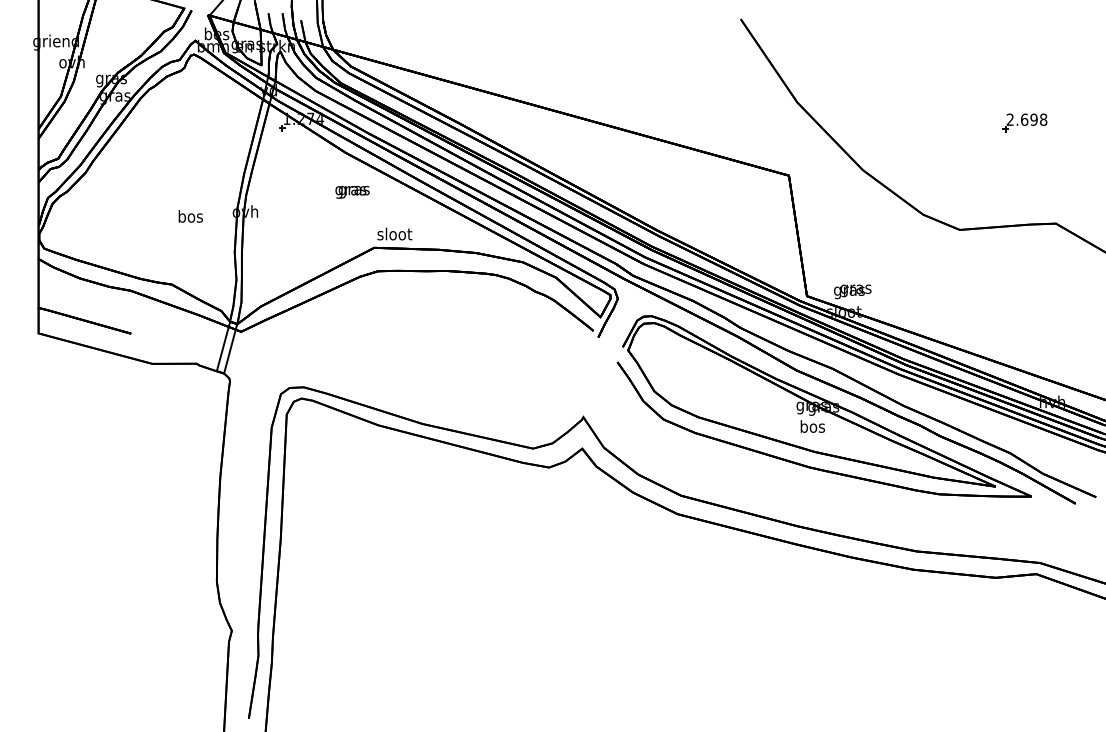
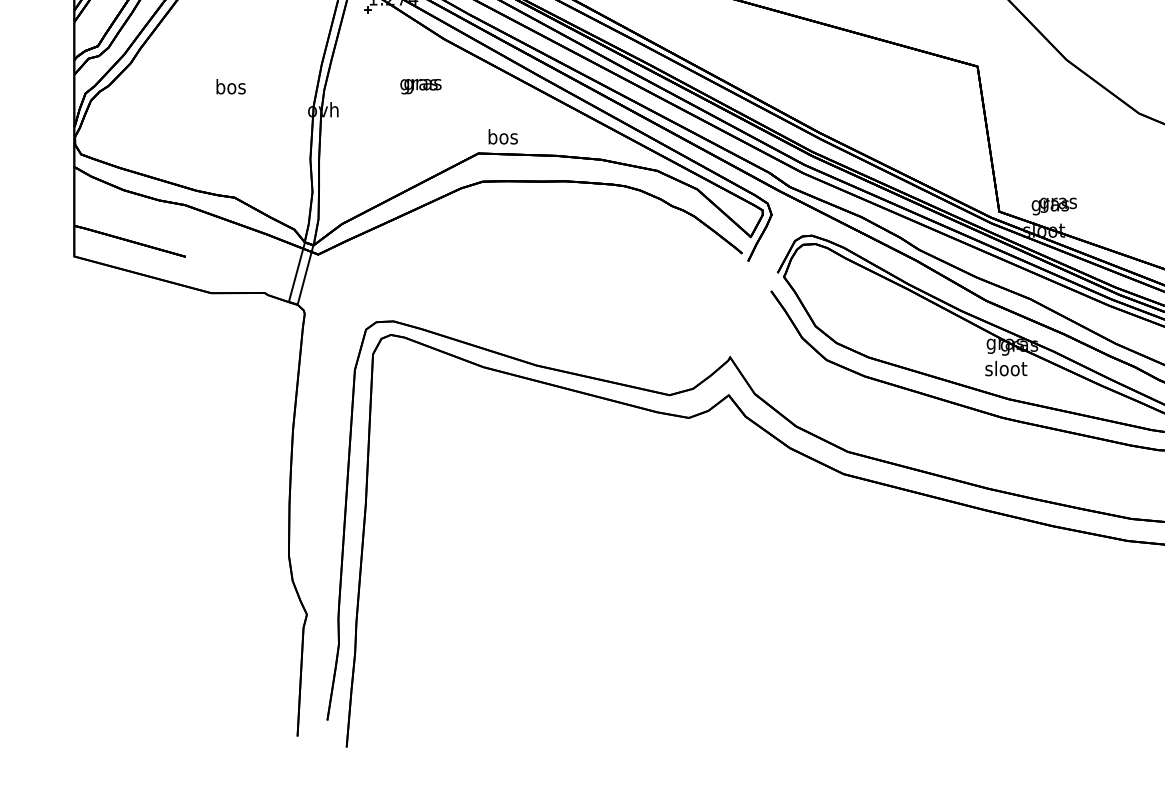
text: (352, 192) -> (420, 86), moved
text: (190, 216) -> (230, 86), moved
text: (394, 233) -> (502, 136), sloot -> bos
text: (812, 426) -> (1005, 368), bos -> sloot

